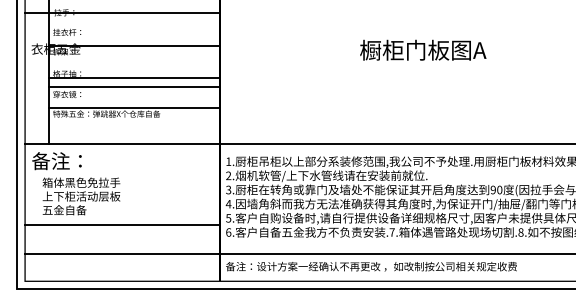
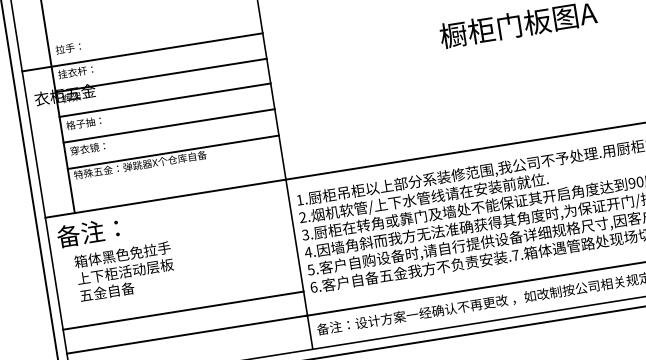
line: (122, 13) -> (142, 52), moved
line: (134, 77) -> (165, 99), moved
line: (122, 224) -> (183, 310), moved

